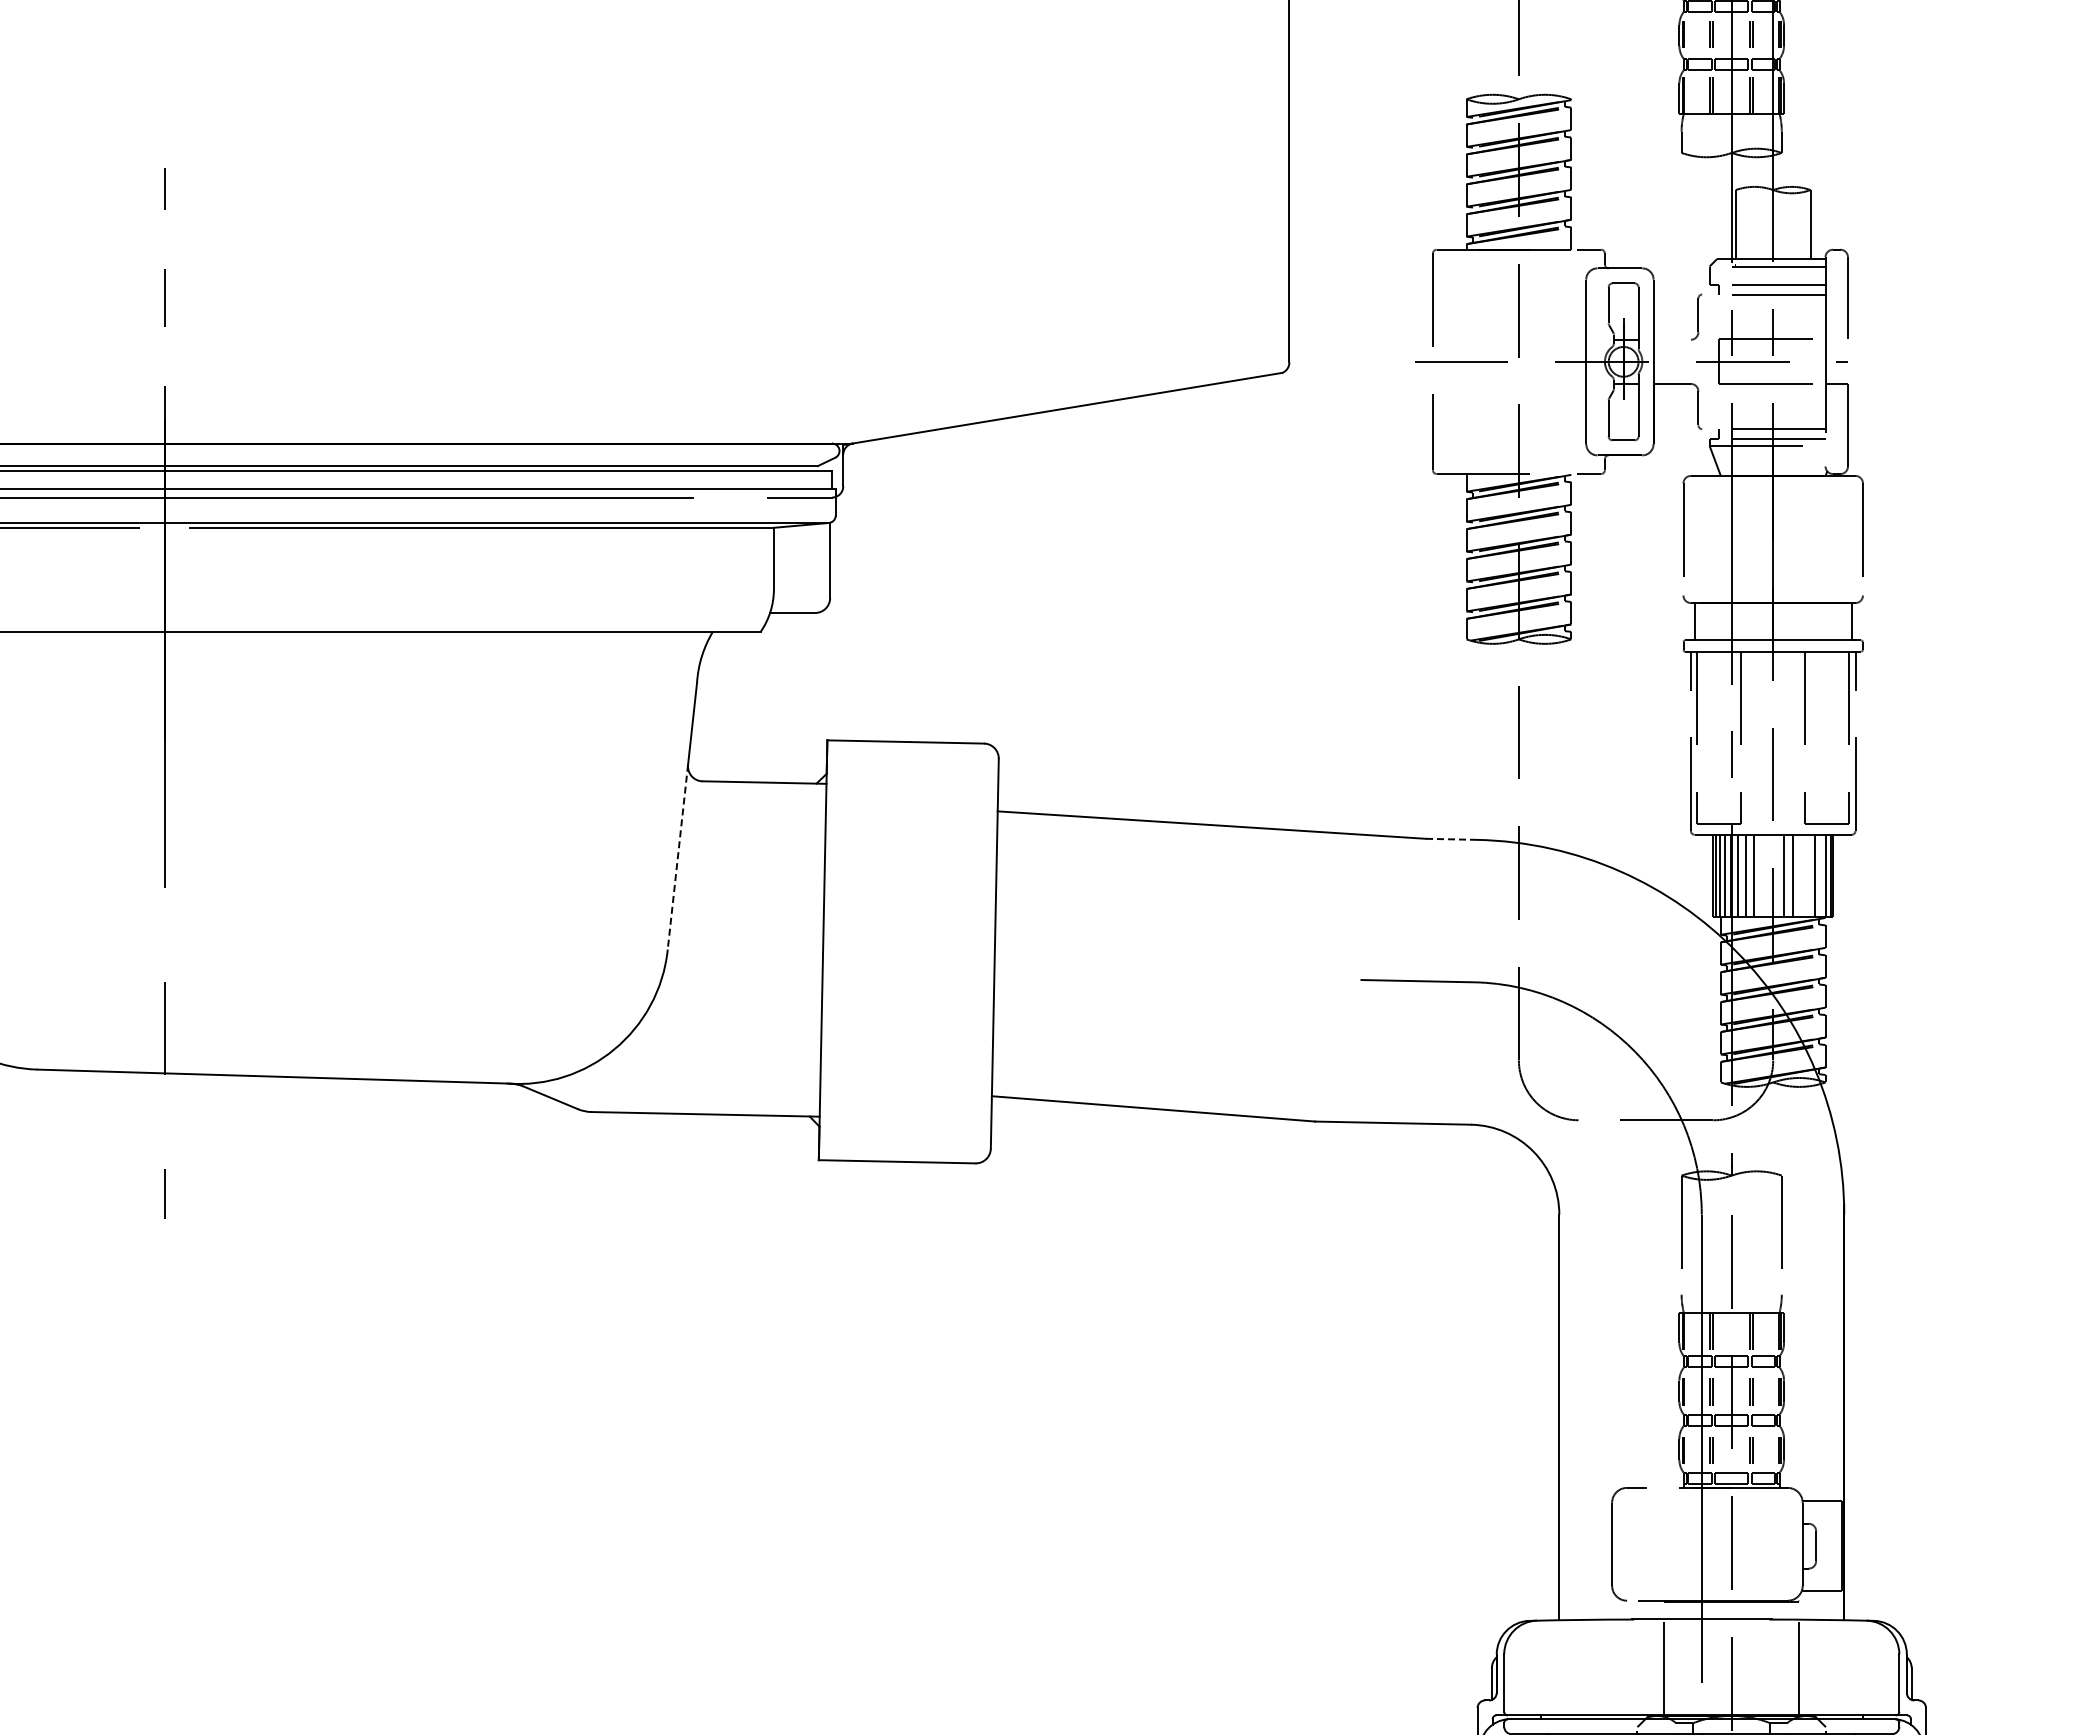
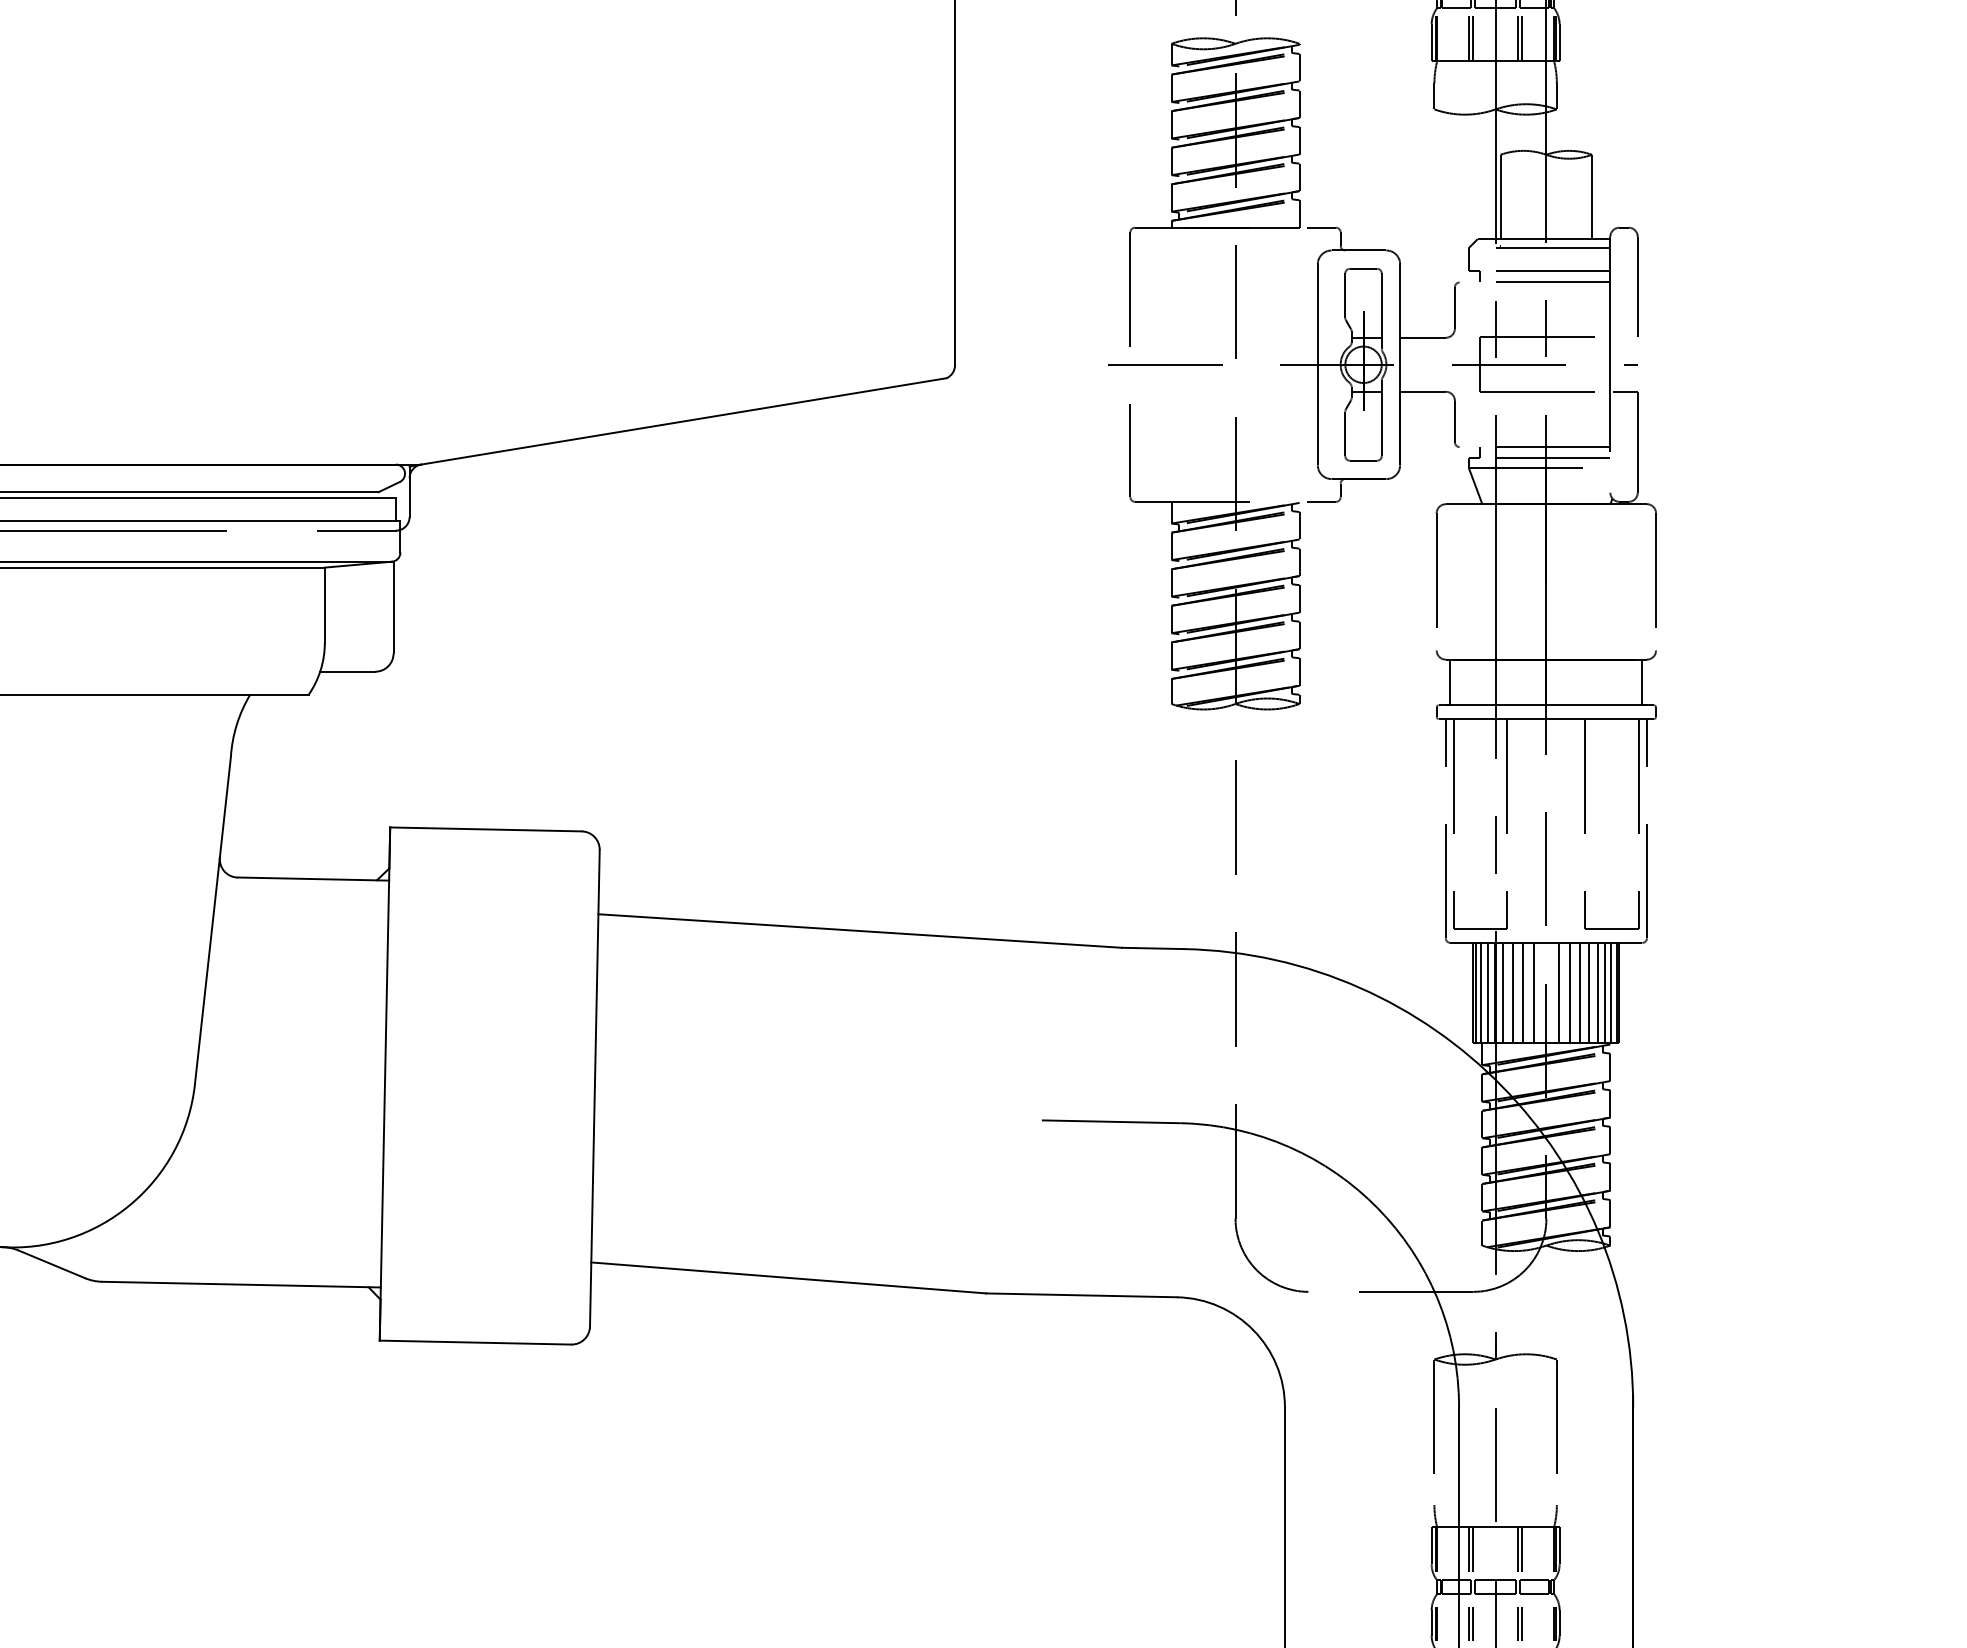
line: (1671, 339) -> (1422, 337), added
line: (1451, 839) -> (1153, 948), dashed -> solid
line: (677, 857) -> (206, 970), dashed -> solid
line: (1762, 875) -> (1533, 992), added
line: (1800, 875) -> (1579, 992), added
line: (1808, 875) -> (1589, 992), added
line: (1821, 875) -> (1605, 992), added

